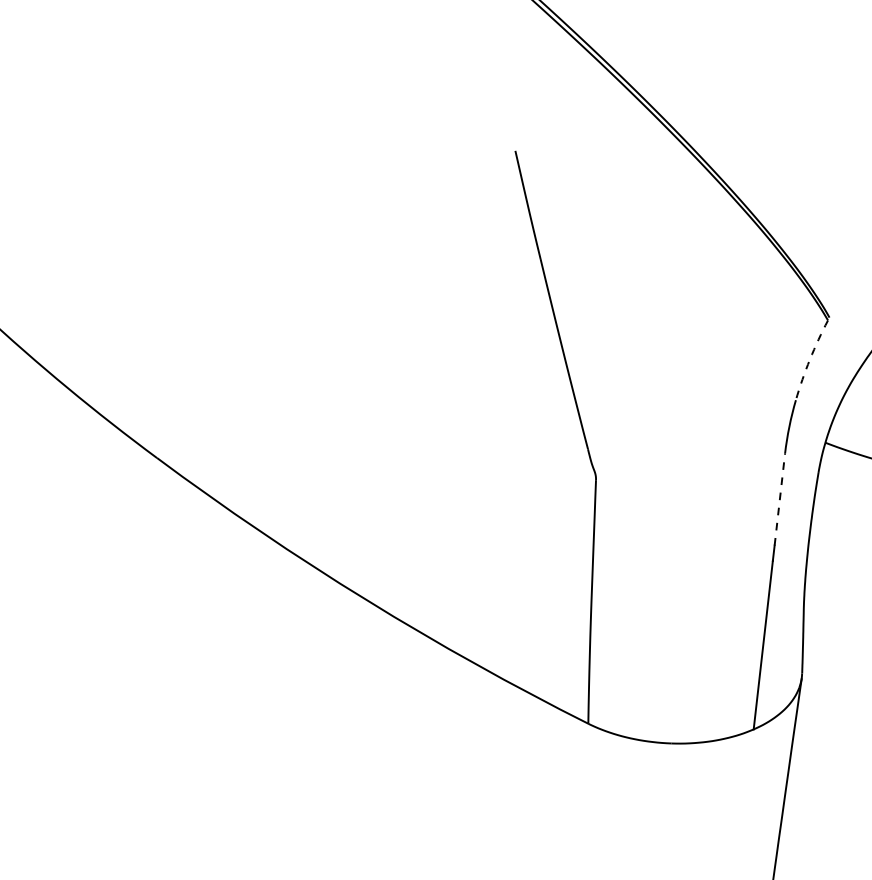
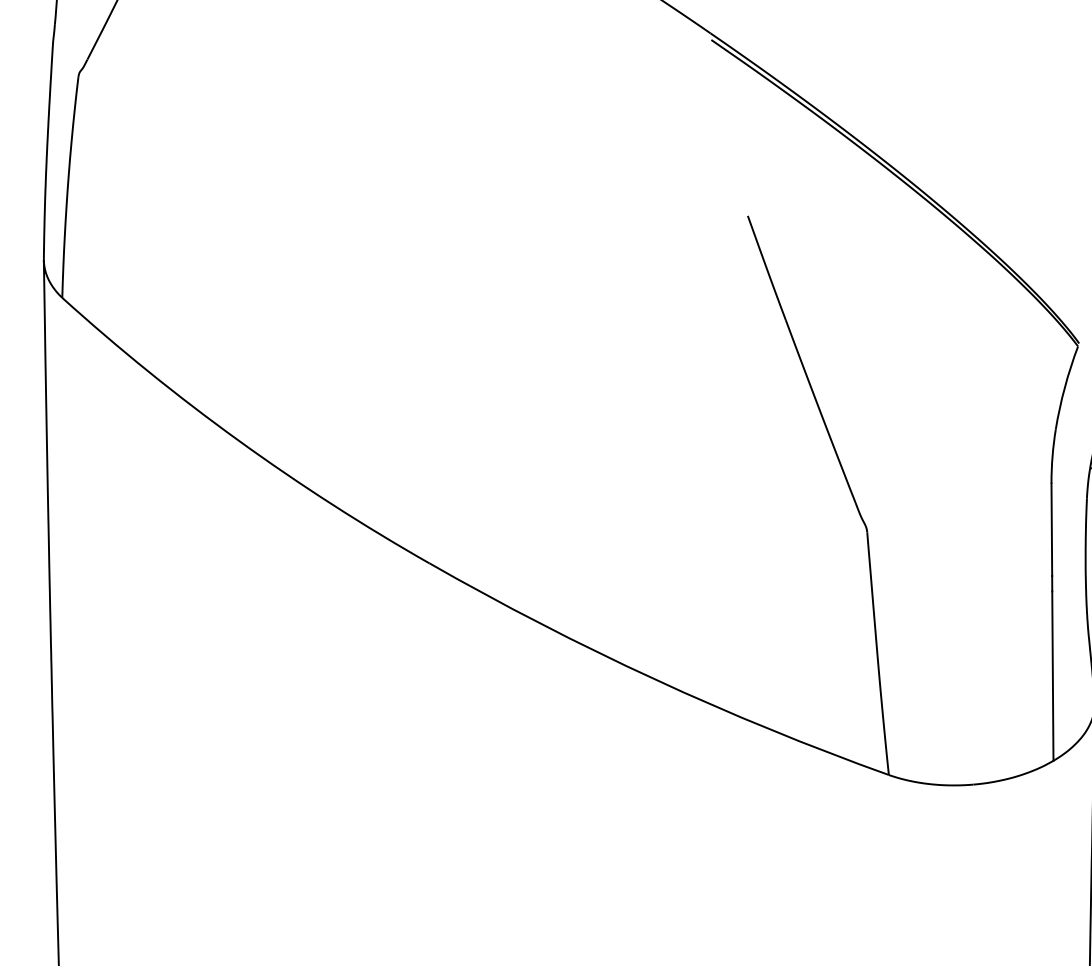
arc: (809, 359) -> (1064, 387), dashed -> solid
line: (779, 499) -> (1051, 529), dashed -> solid

